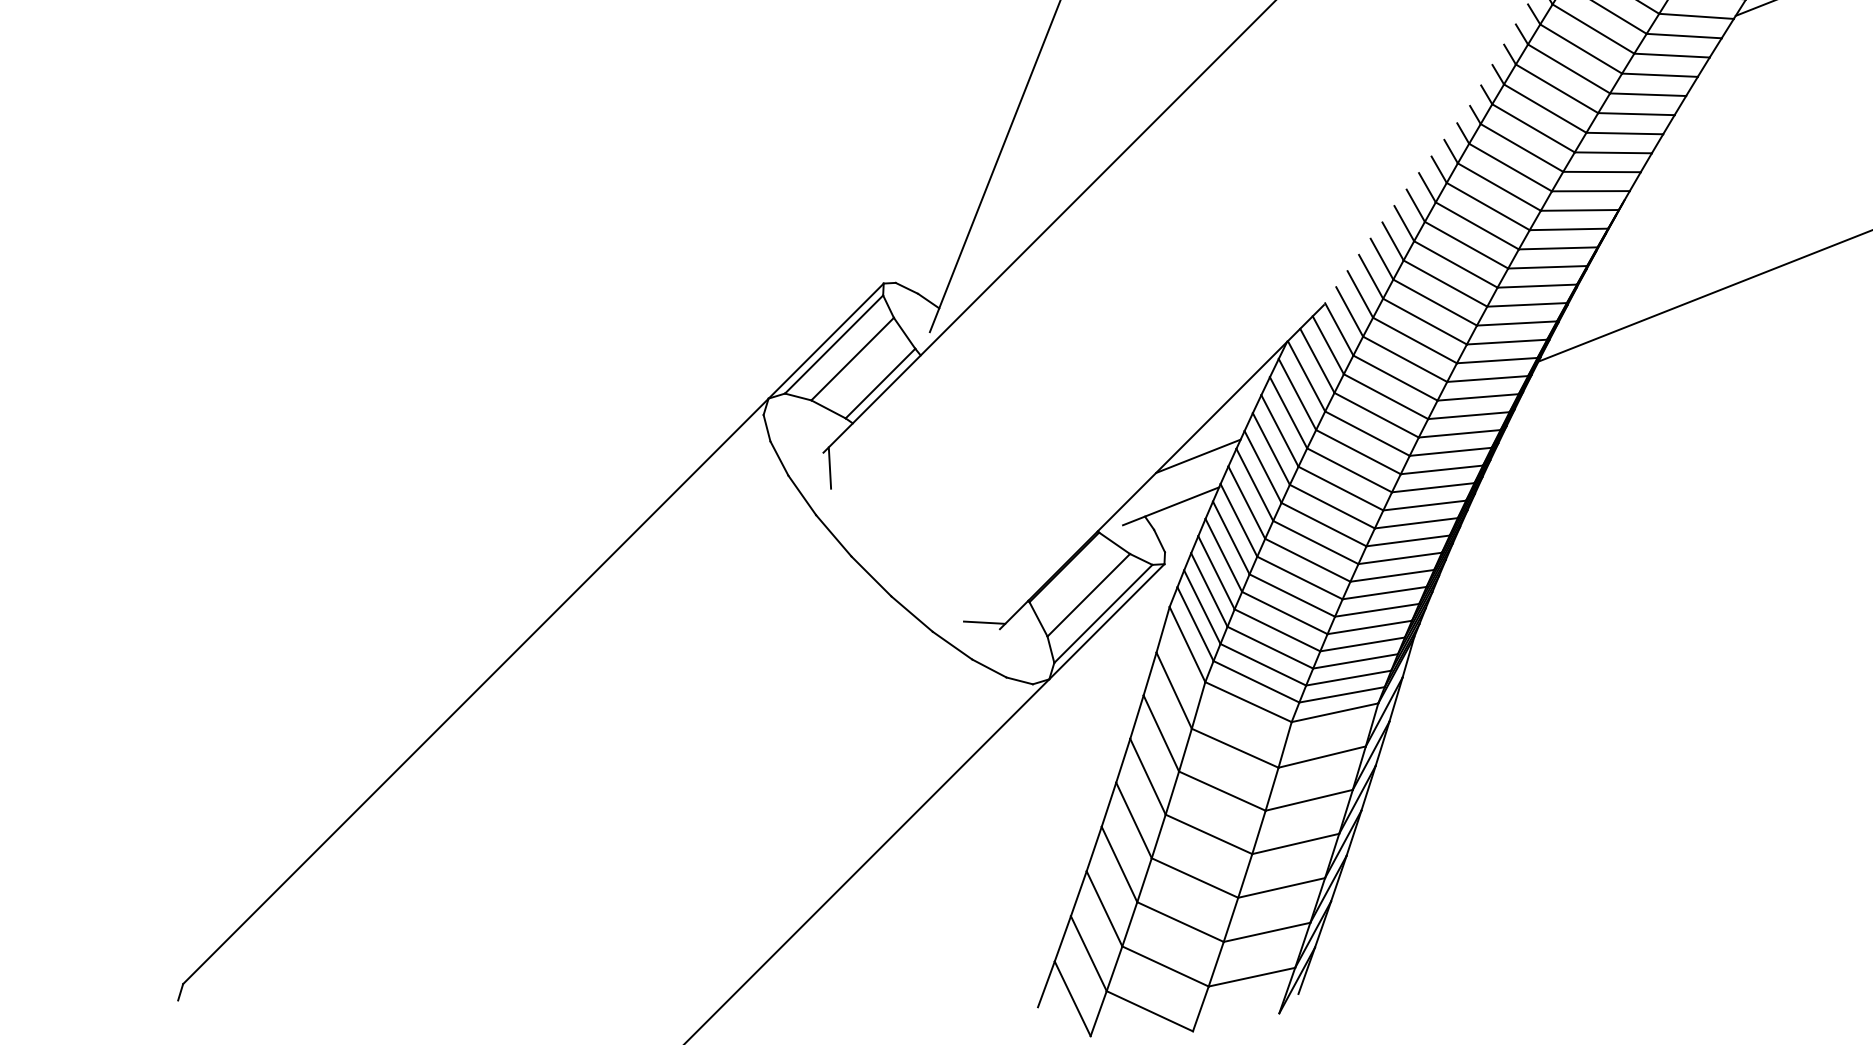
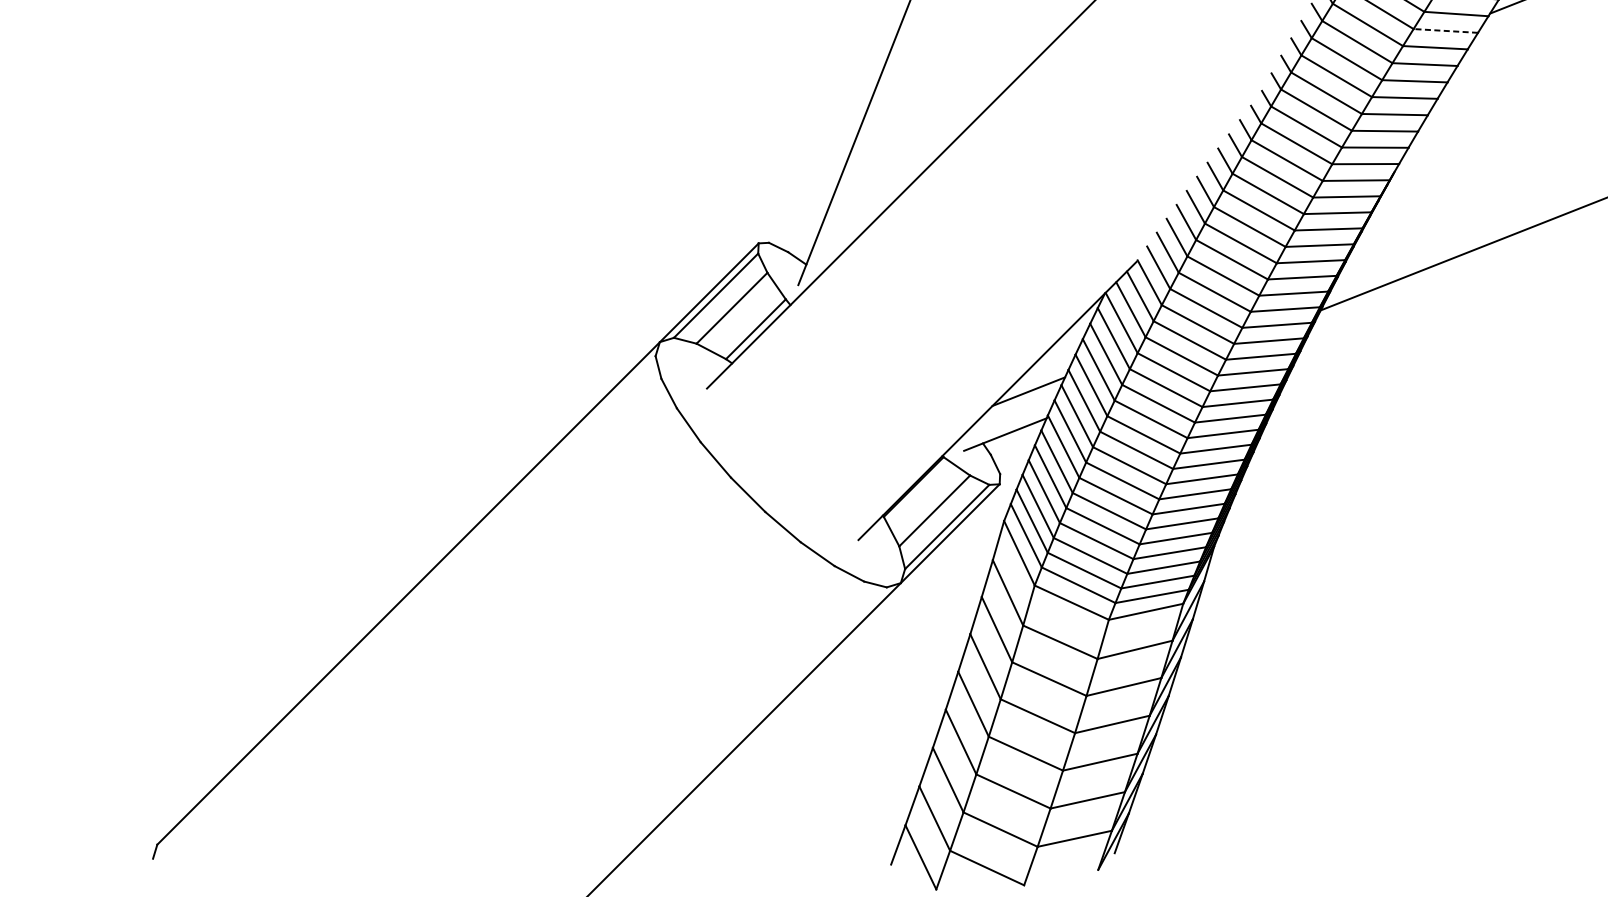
line: (1684, 36) -> (1446, 31), solid -> dashed
line: (829, 467) -> (712, 401), removed
line: (984, 622) -> (845, 534), removed

